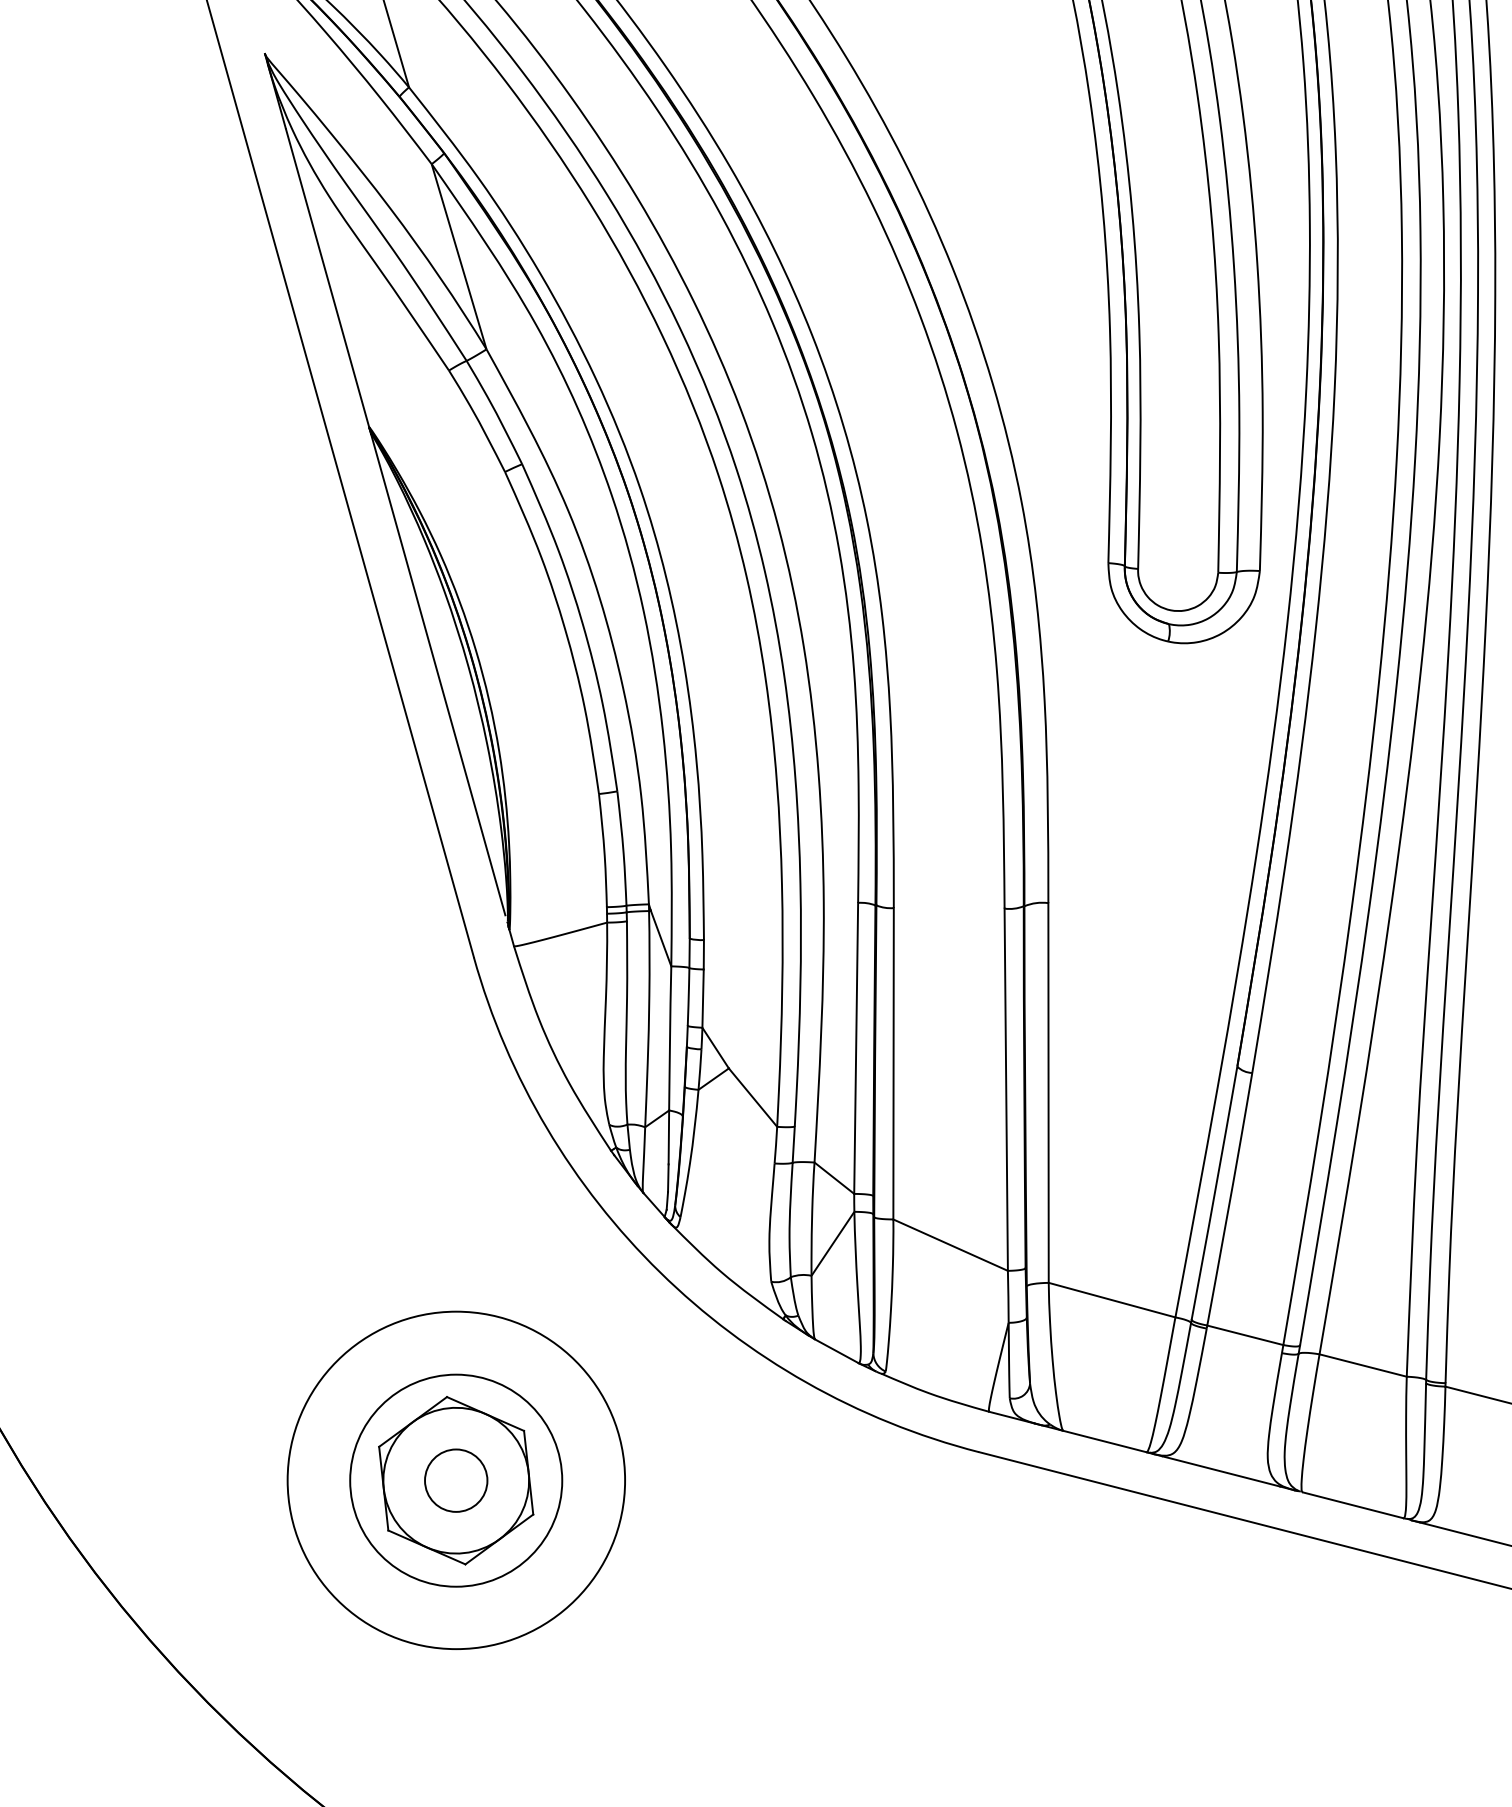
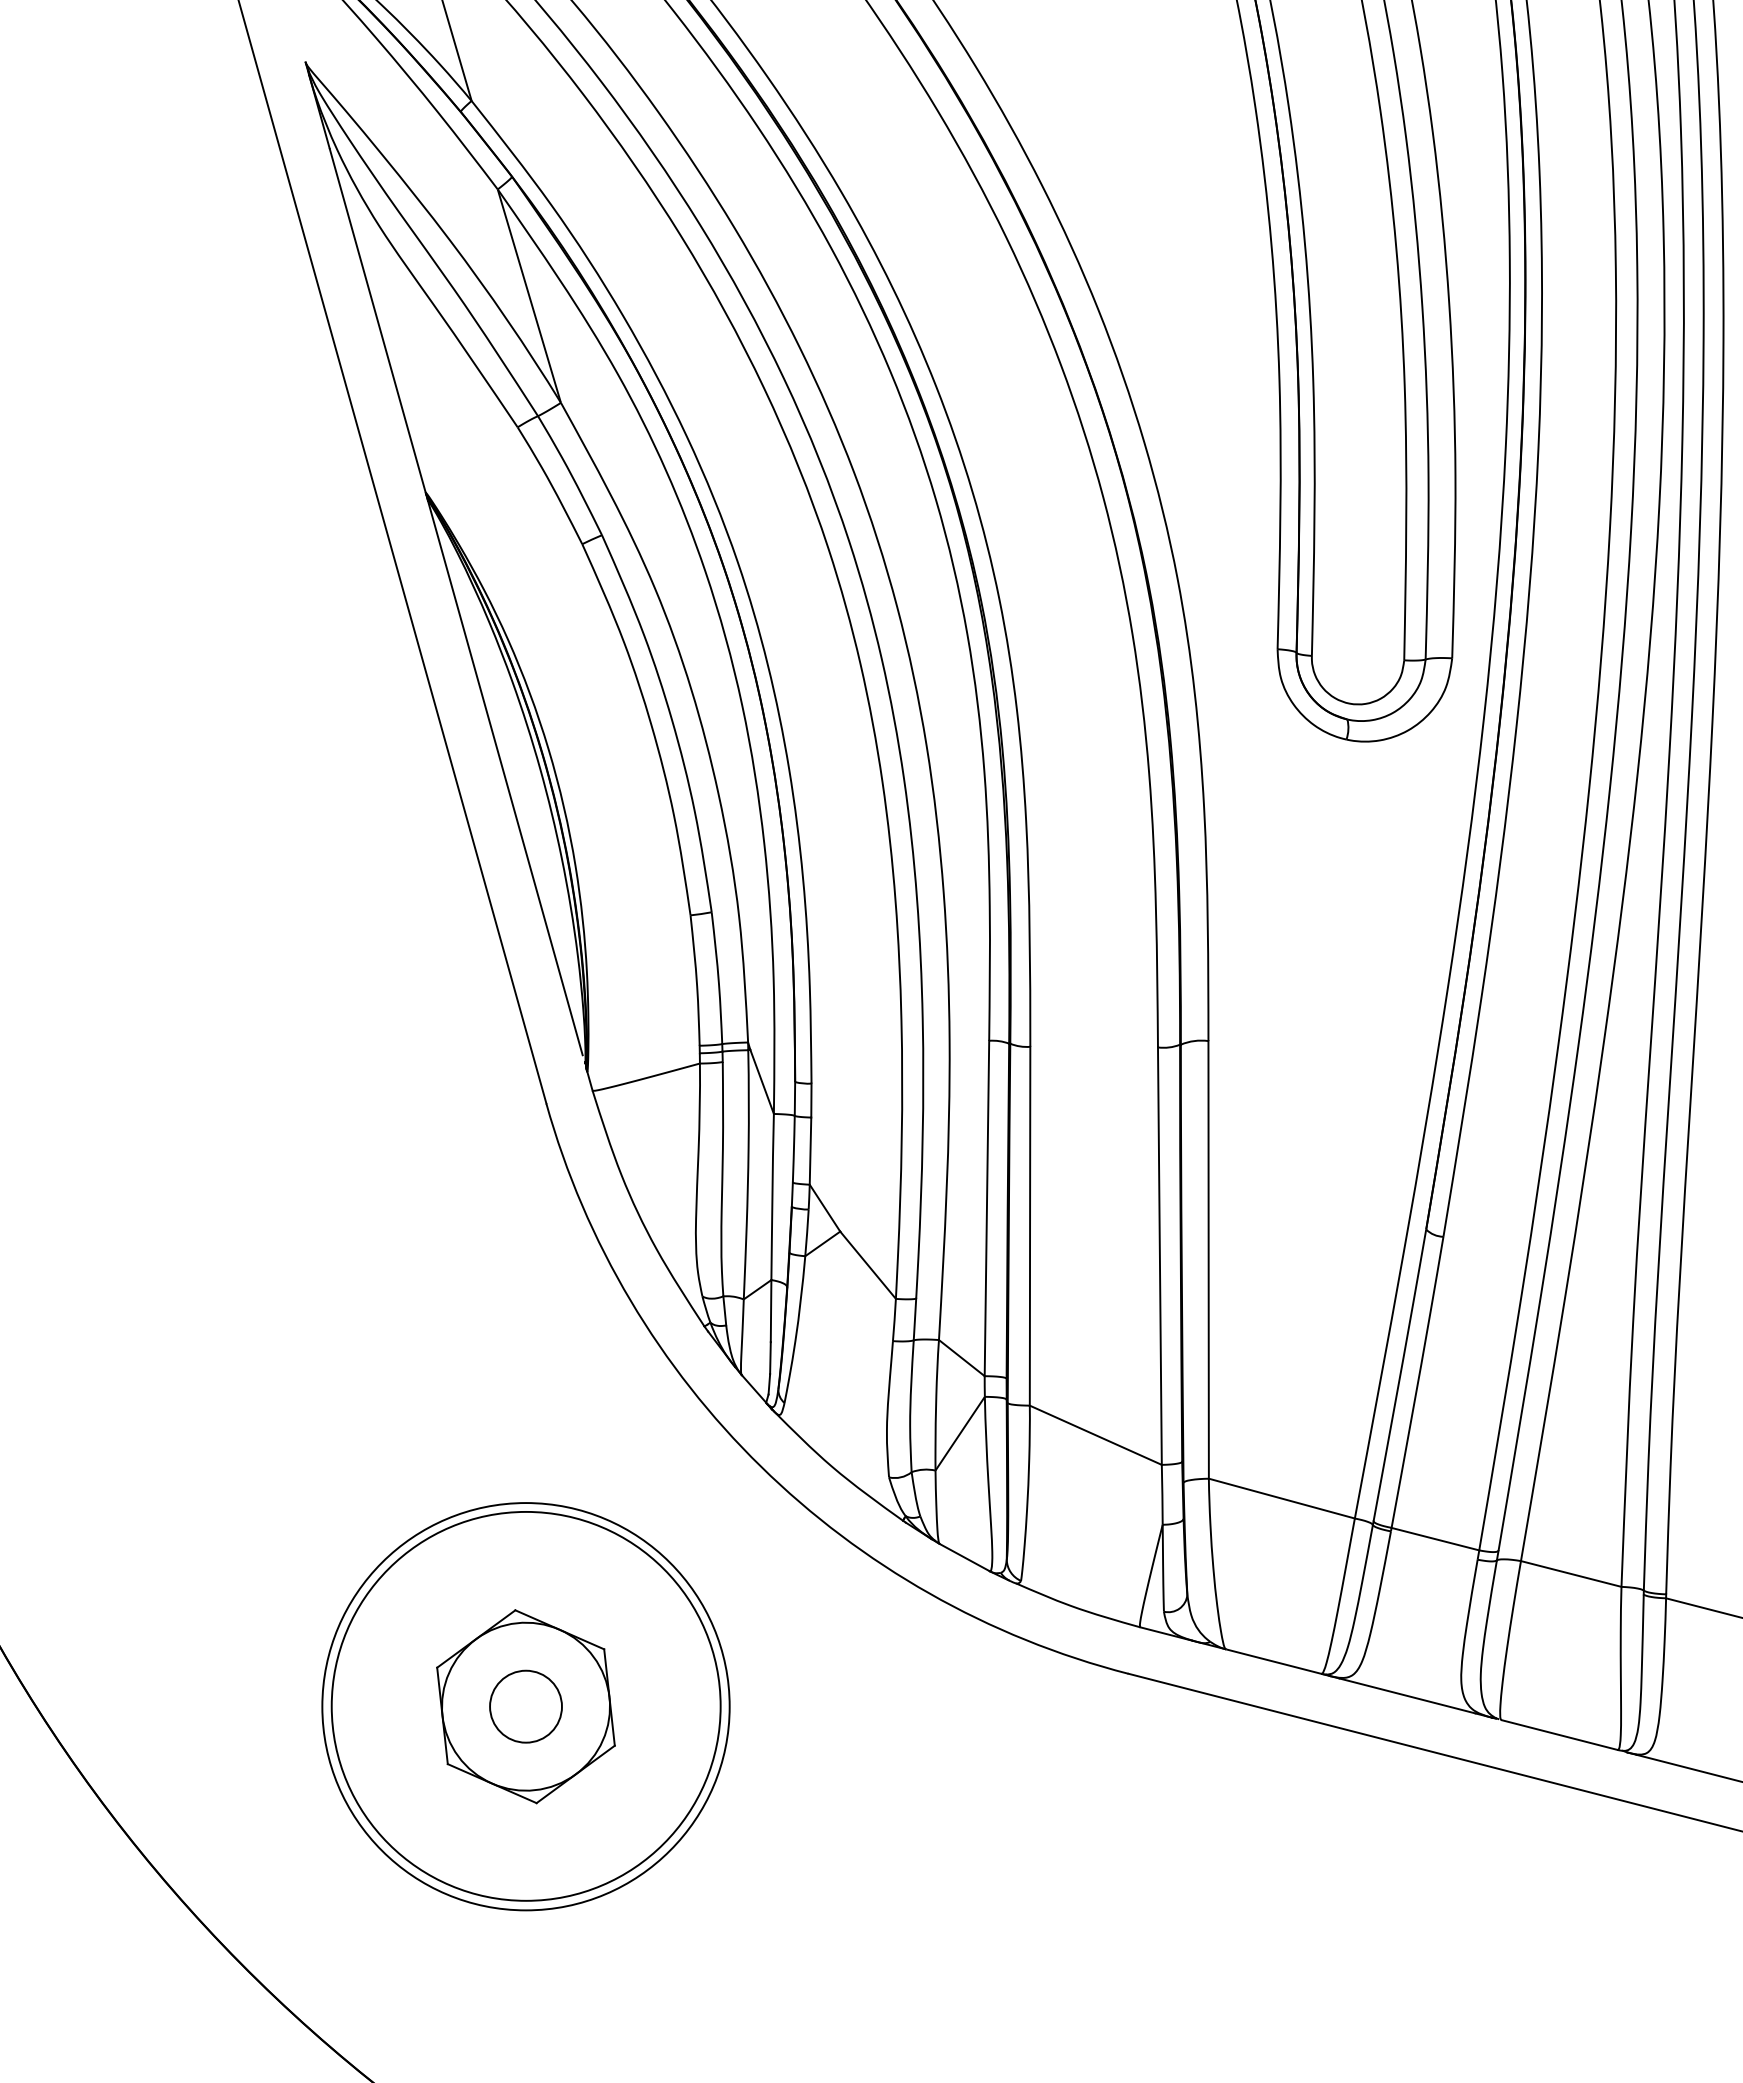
circle: (455, 1480) -> (525, 1706), size x1.67

